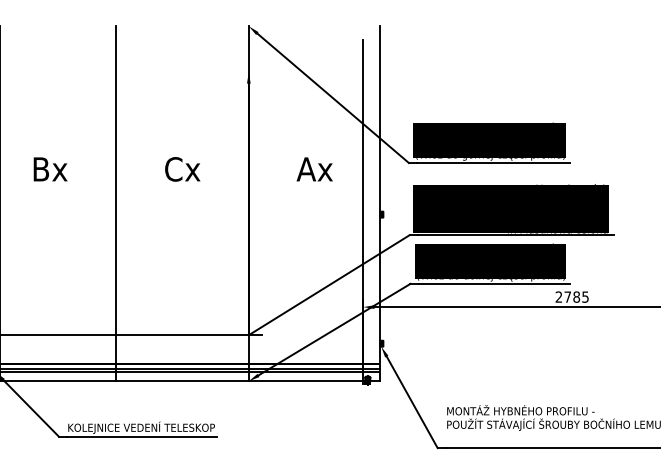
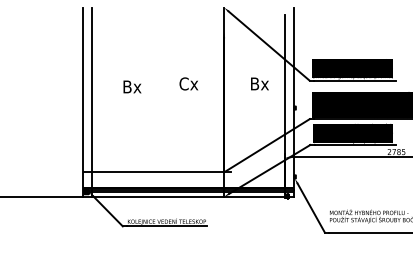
text: (50, 168) -> (132, 86), moved
text: (305, 168) -> (254, 83), Ax -> Bx
line: (116, 202) -> (153, 101), removed

